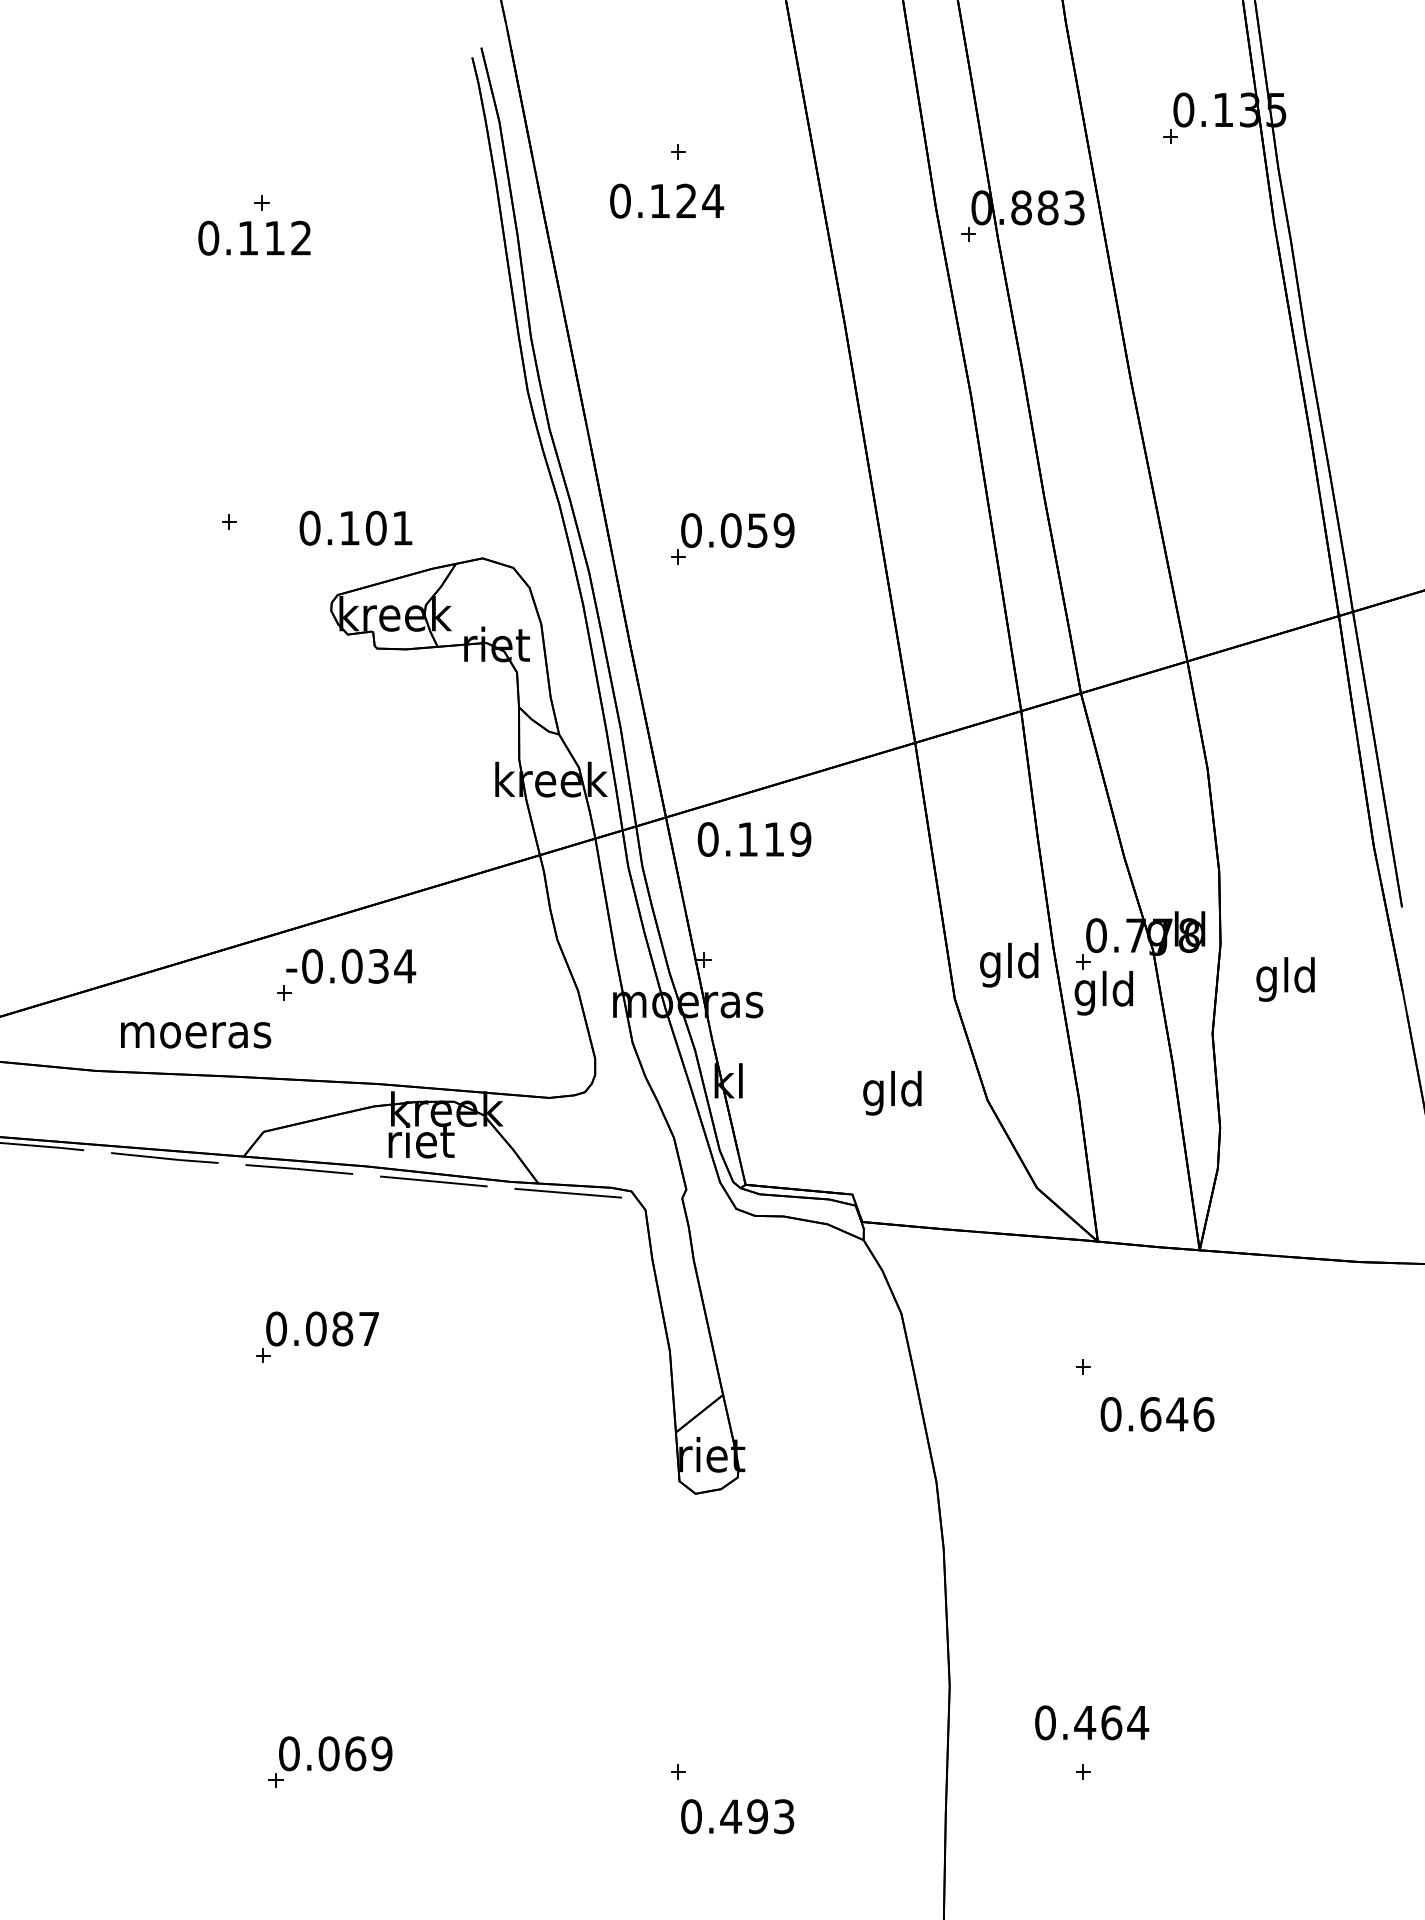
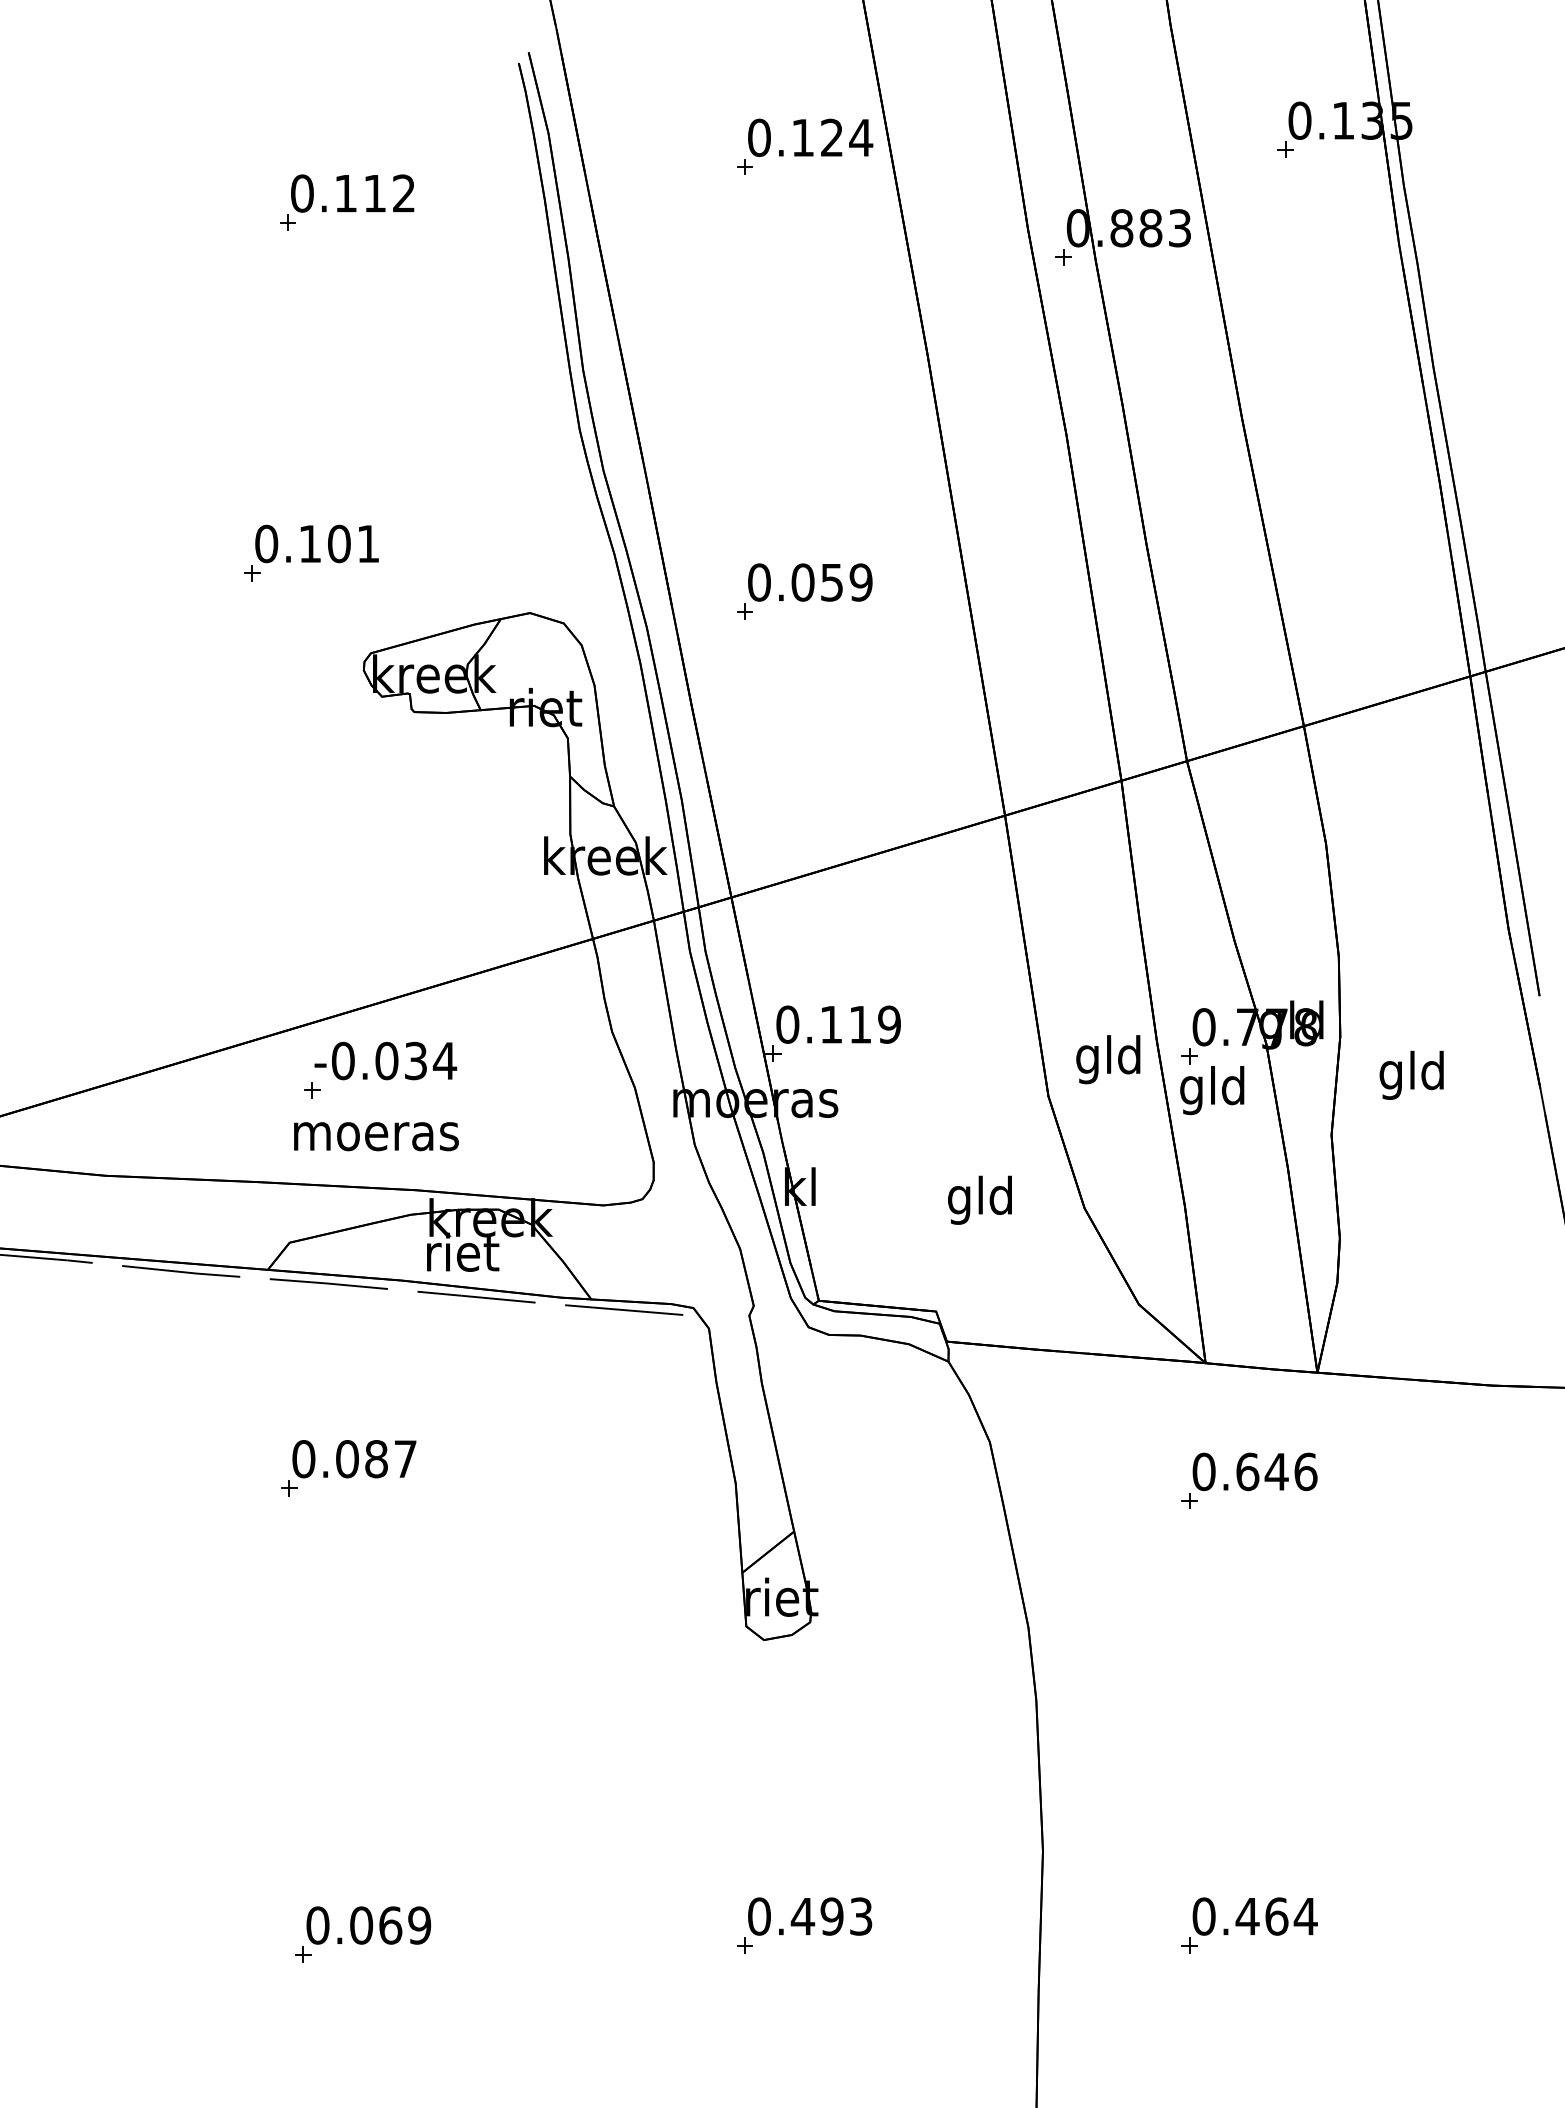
text: (666, 200) -> (810, 137), moved
text: (254, 238) -> (352, 193), moved
text: (355, 527) -> (316, 543), moved
text: (754, 839) -> (838, 1024), moved
text: (196, 1035) -> (376, 1136), moved
text: (1156, 1414) -> (1254, 1471), moved
text: (1091, 1722) -> (1254, 1916), moved
text: (738, 1816) -> (810, 1916), moved

